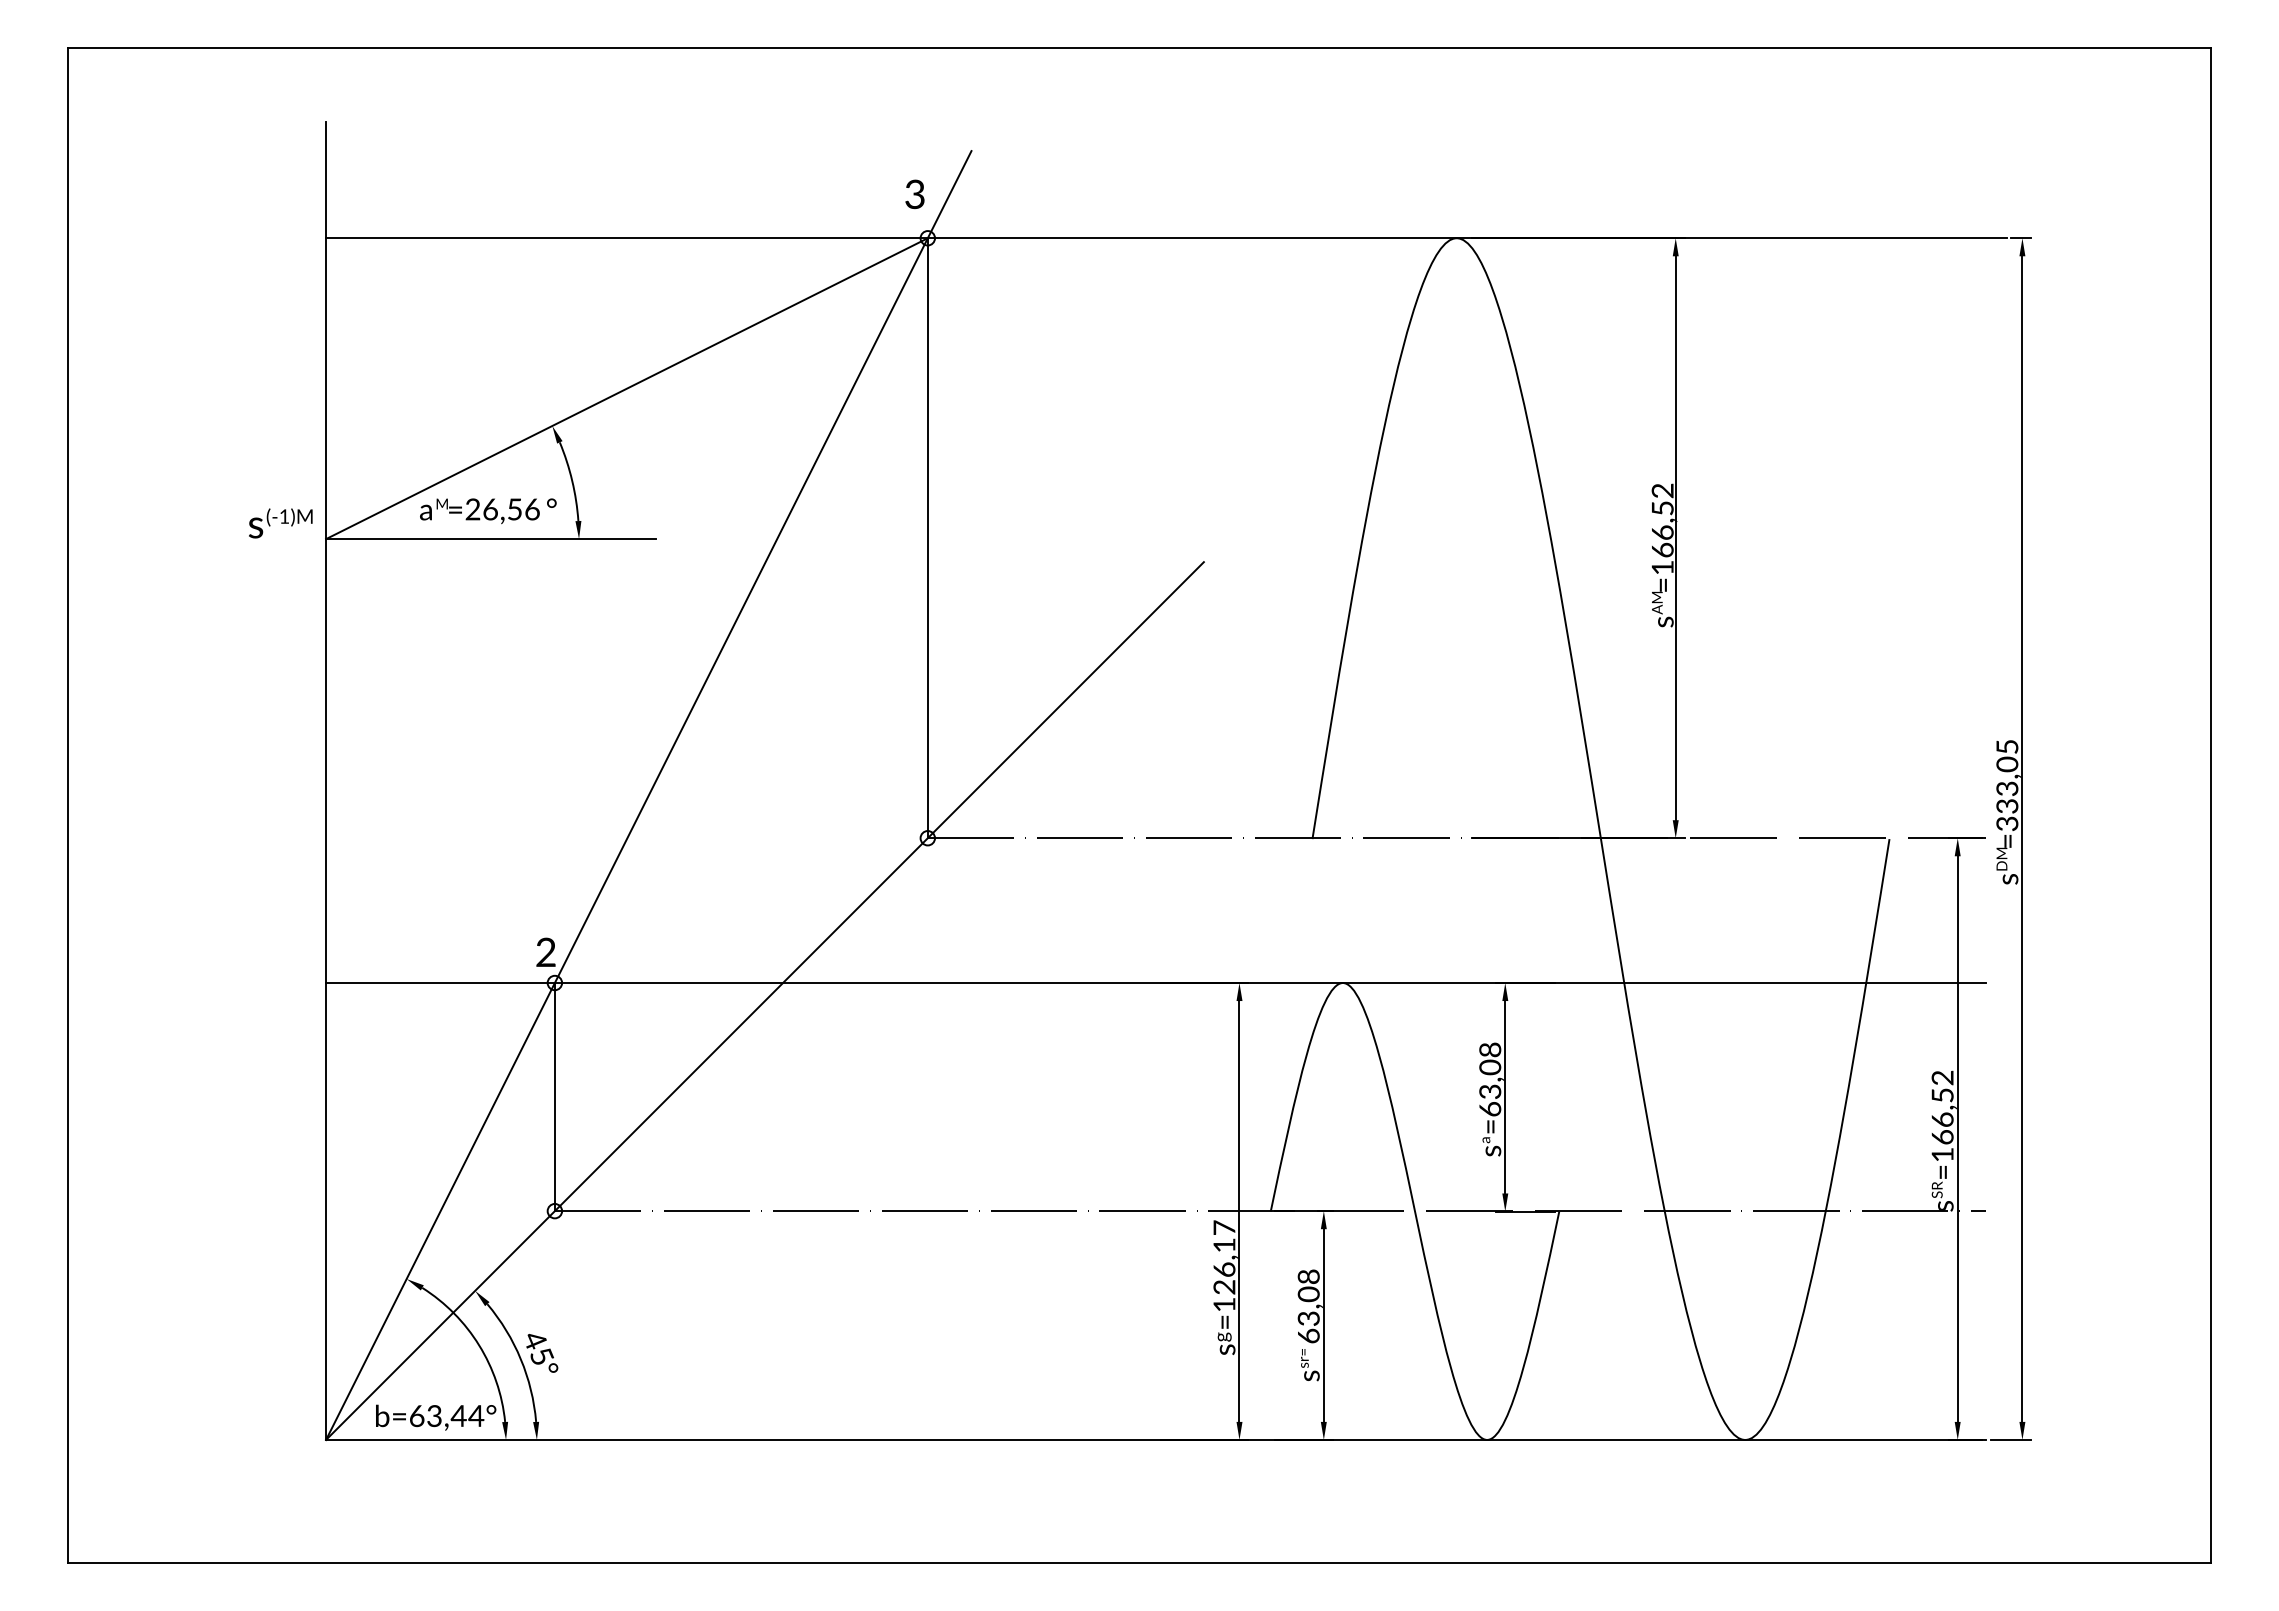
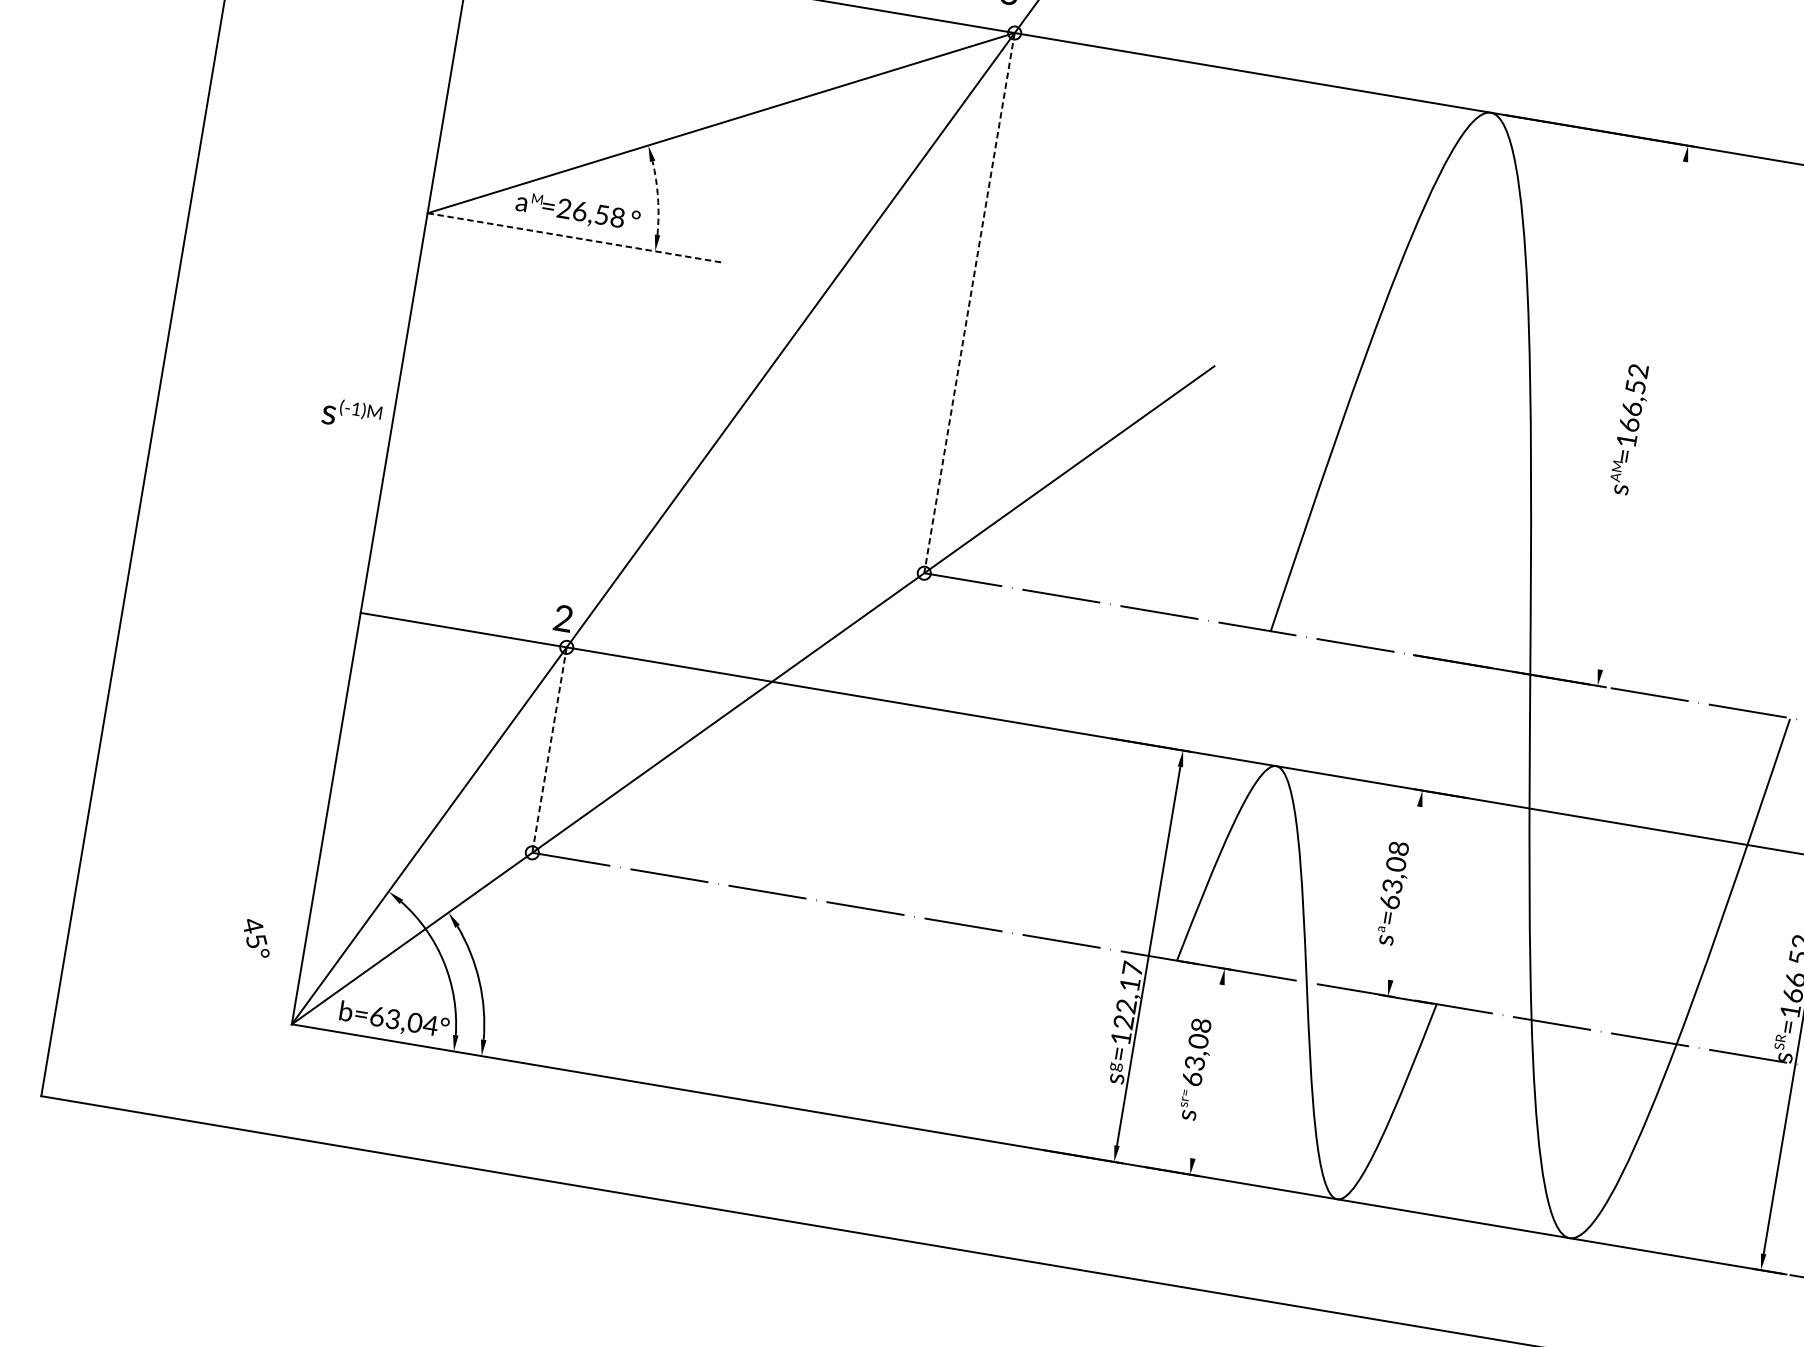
arc: (572, 481) -> (658, 198), solid -> dashed
text: (532, 508) -> (618, 216), =26,56 -> =26,58
text: (280, 523) -> (351, 414), moved
line: (927, 538) -> (969, 303), solid -> dashed
line: (1675, 538) -> (1642, 416), removed
line: (491, 539) -> (576, 238), solid -> dashed
line: (554, 1097) -> (549, 750), solid -> dashed
line: (1505, 1097) -> (1405, 893), removed
text: (1224, 1269) -> (1126, 1006), =126,17 -> =122,17
line: (1323, 1325) -> (1207, 1071), removed
text: (542, 1353) -> (257, 938), moved
text: (458, 1415) -> (414, 1022), =63,44° -> =63,04°

